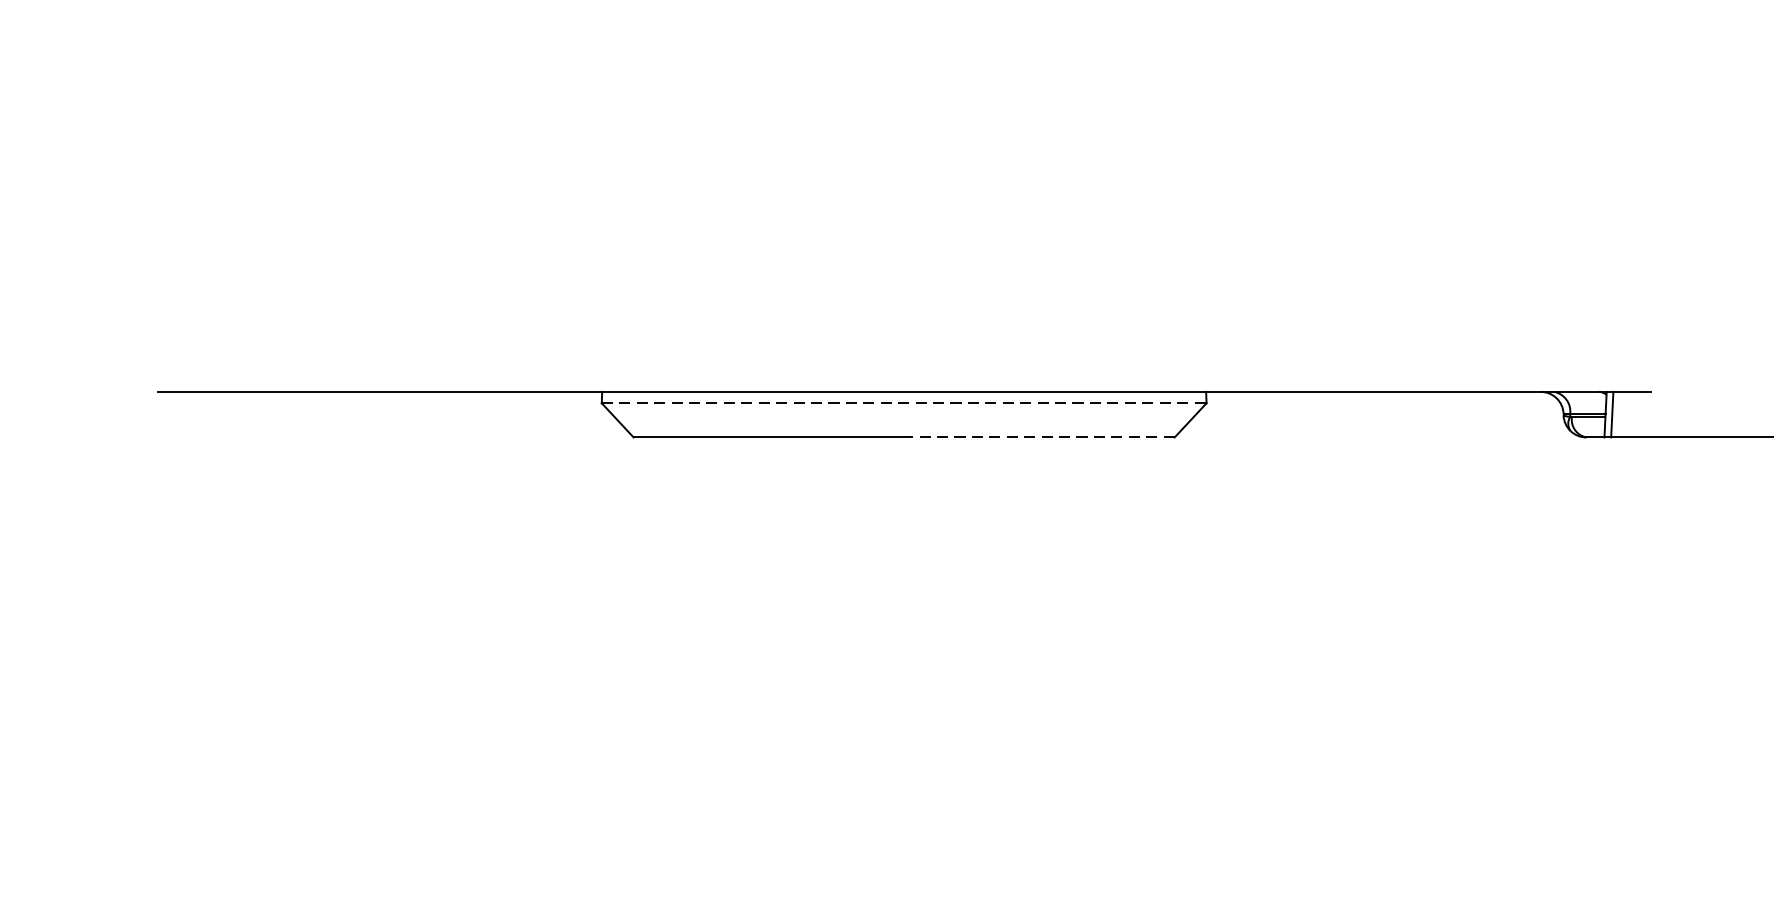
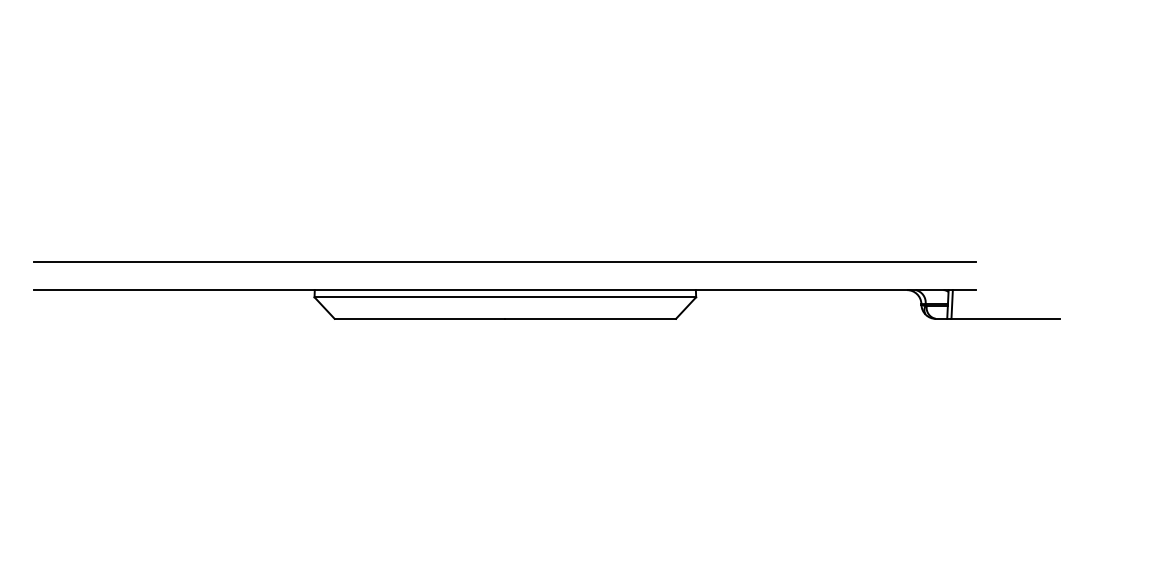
line: (904, 348) -> (505, 262), added
line: (904, 403) -> (505, 297), dashed -> solid
line: (1039, 436) -> (590, 318), dashed -> solid

